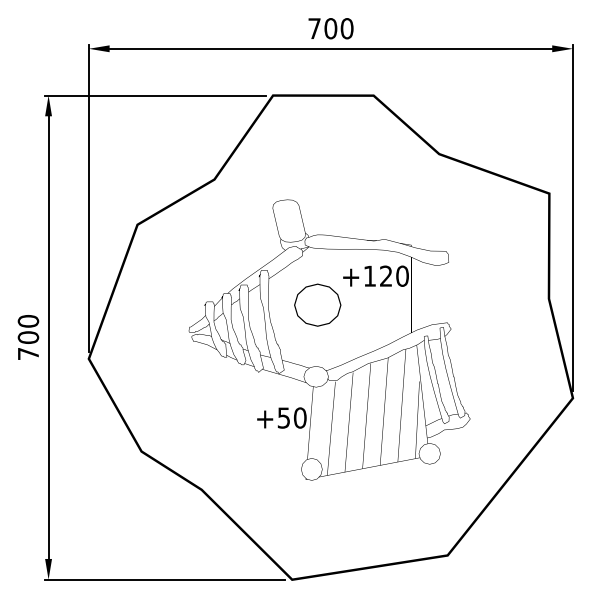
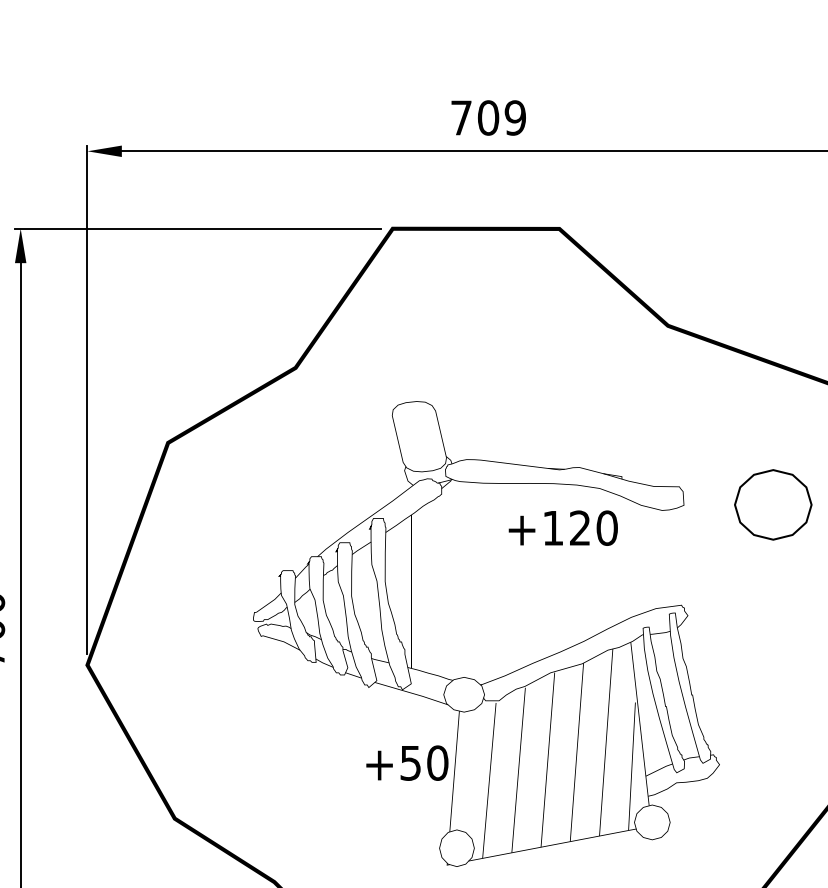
text: (346, 28) -> (514, 117), 700 -> 709
part: (317, 304) -> (772, 503), moved

